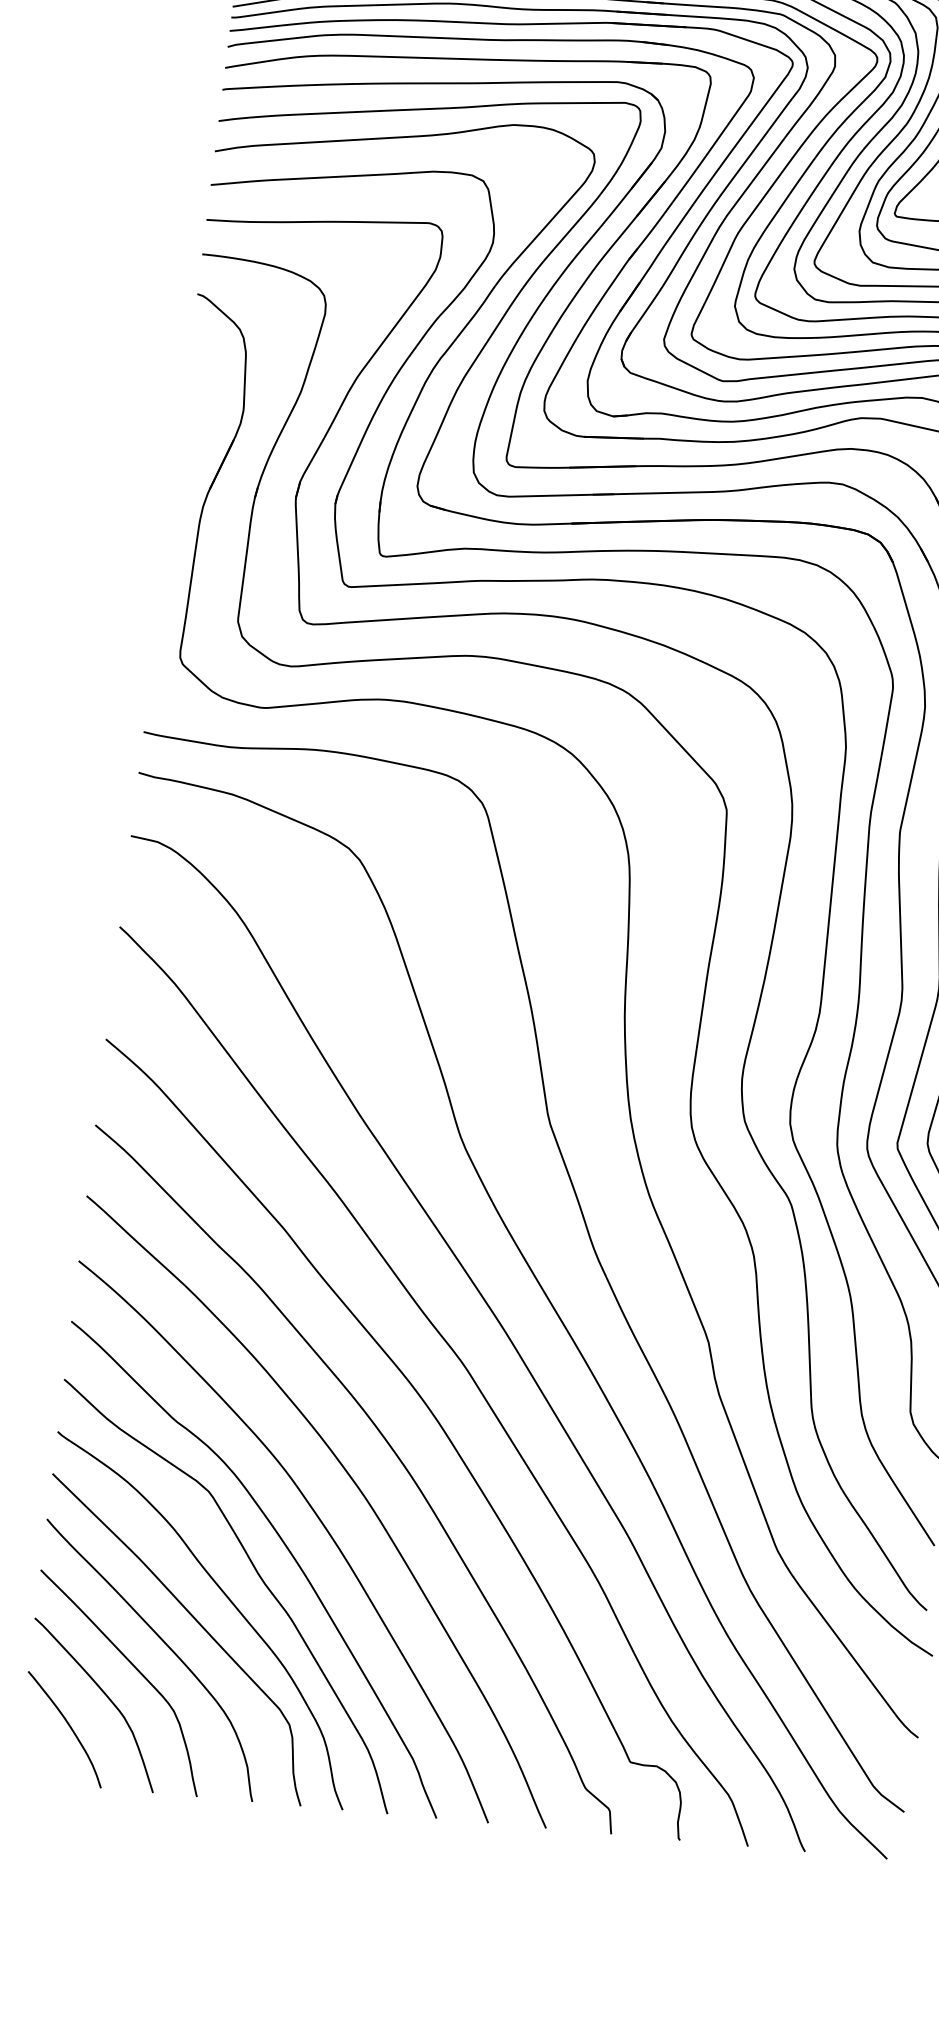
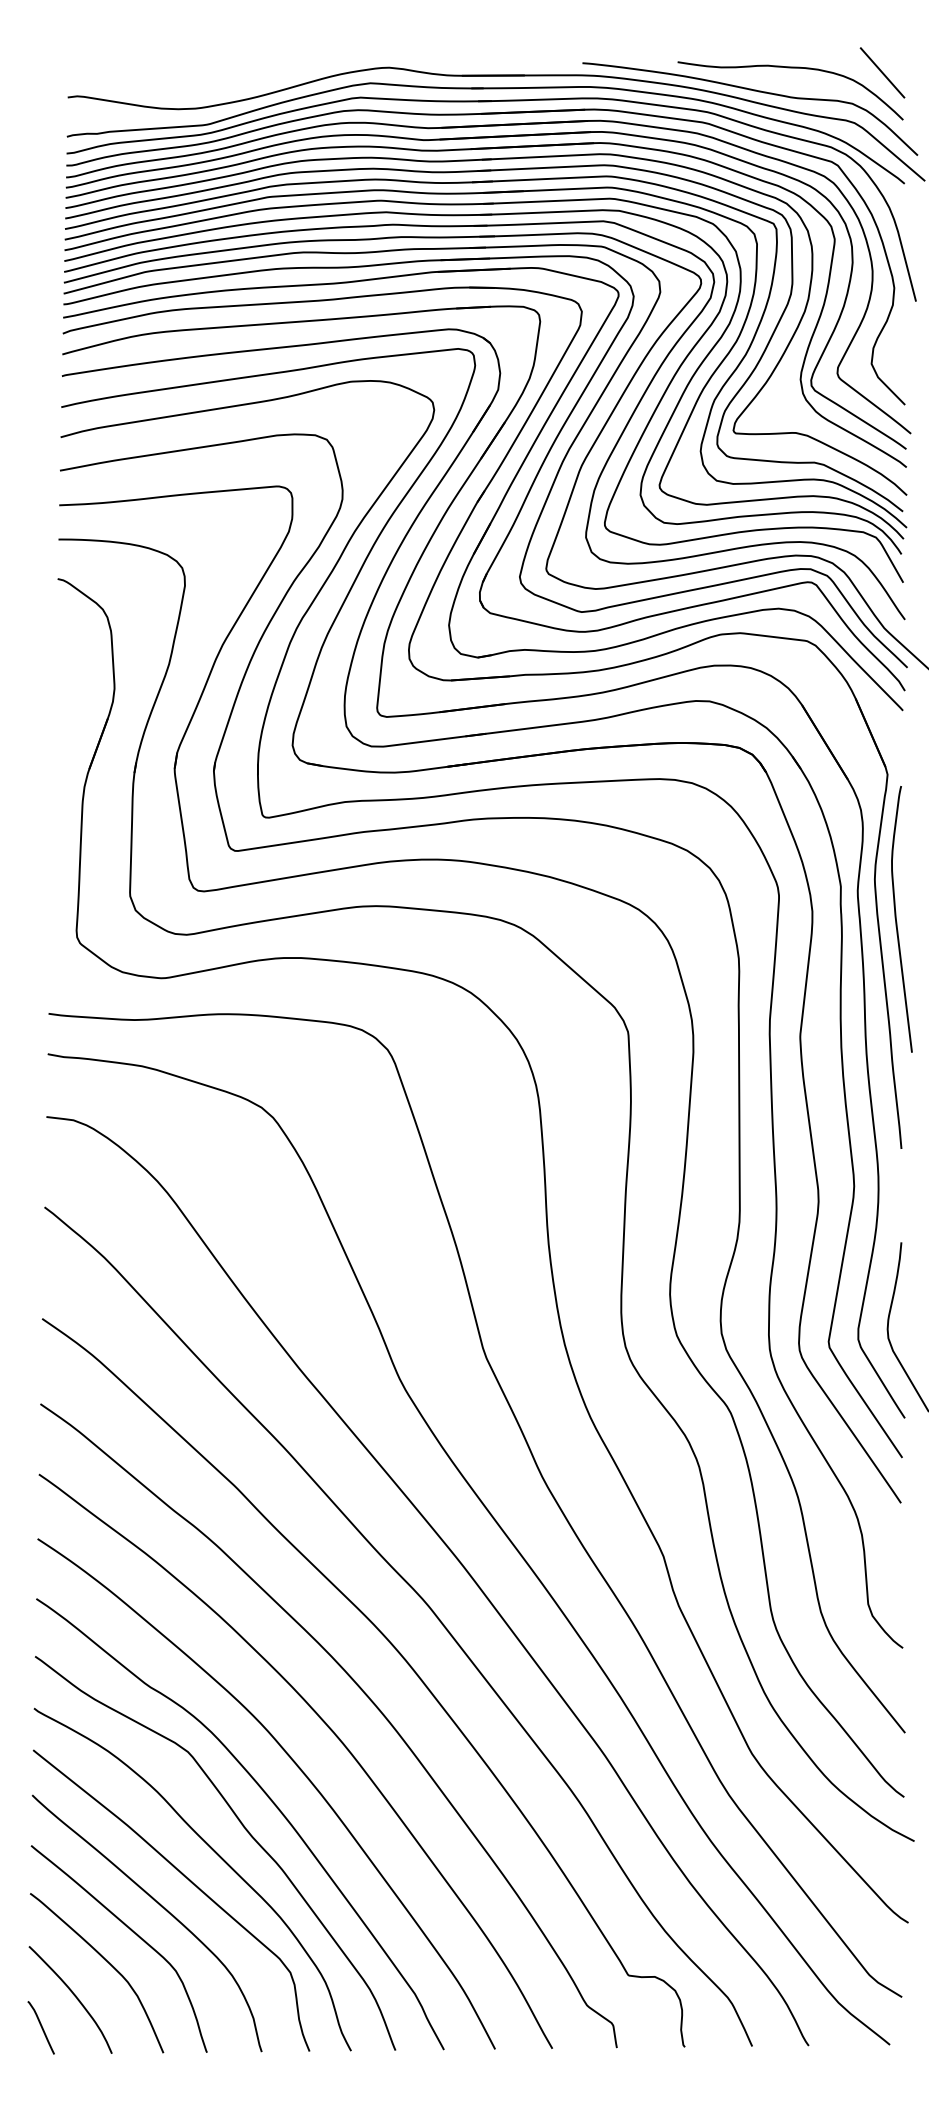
curve: (31, 1753) -> (40, 2026), added

